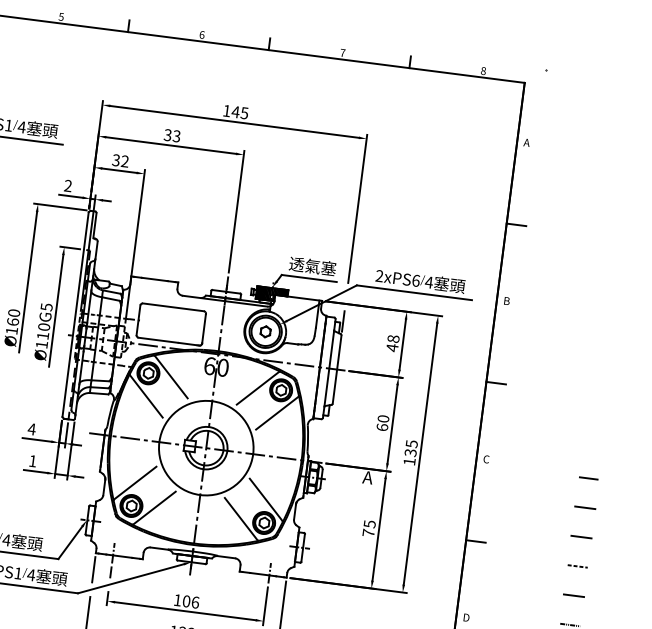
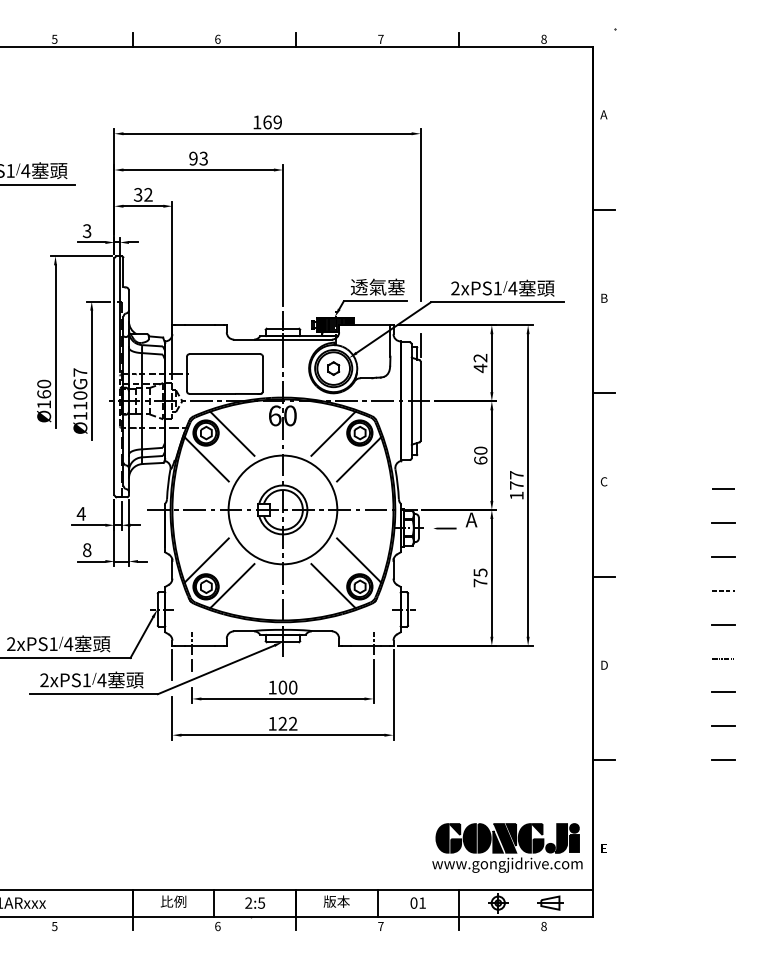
text: (239, 112) -> (271, 122), 145 -> 169
text: (167, 135) -> (193, 158), 33 -> 93
text: (67, 186) -> (86, 231), 2 -> 3
text: (415, 280) -> (497, 288), 2xPS6 -> 2xPS1
text: (46, 307) -> (80, 372), Ø110G5 -> Ø110G7
text: (393, 338) -> (480, 357), 48 -> 42
text: (411, 448) -> (516, 480), 135 -> 177
text: (33, 461) -> (87, 550), 1 -> 8
line: (344, 482) -> (445, 528), added
text: (195, 602) -> (293, 687), 106 -> 100

